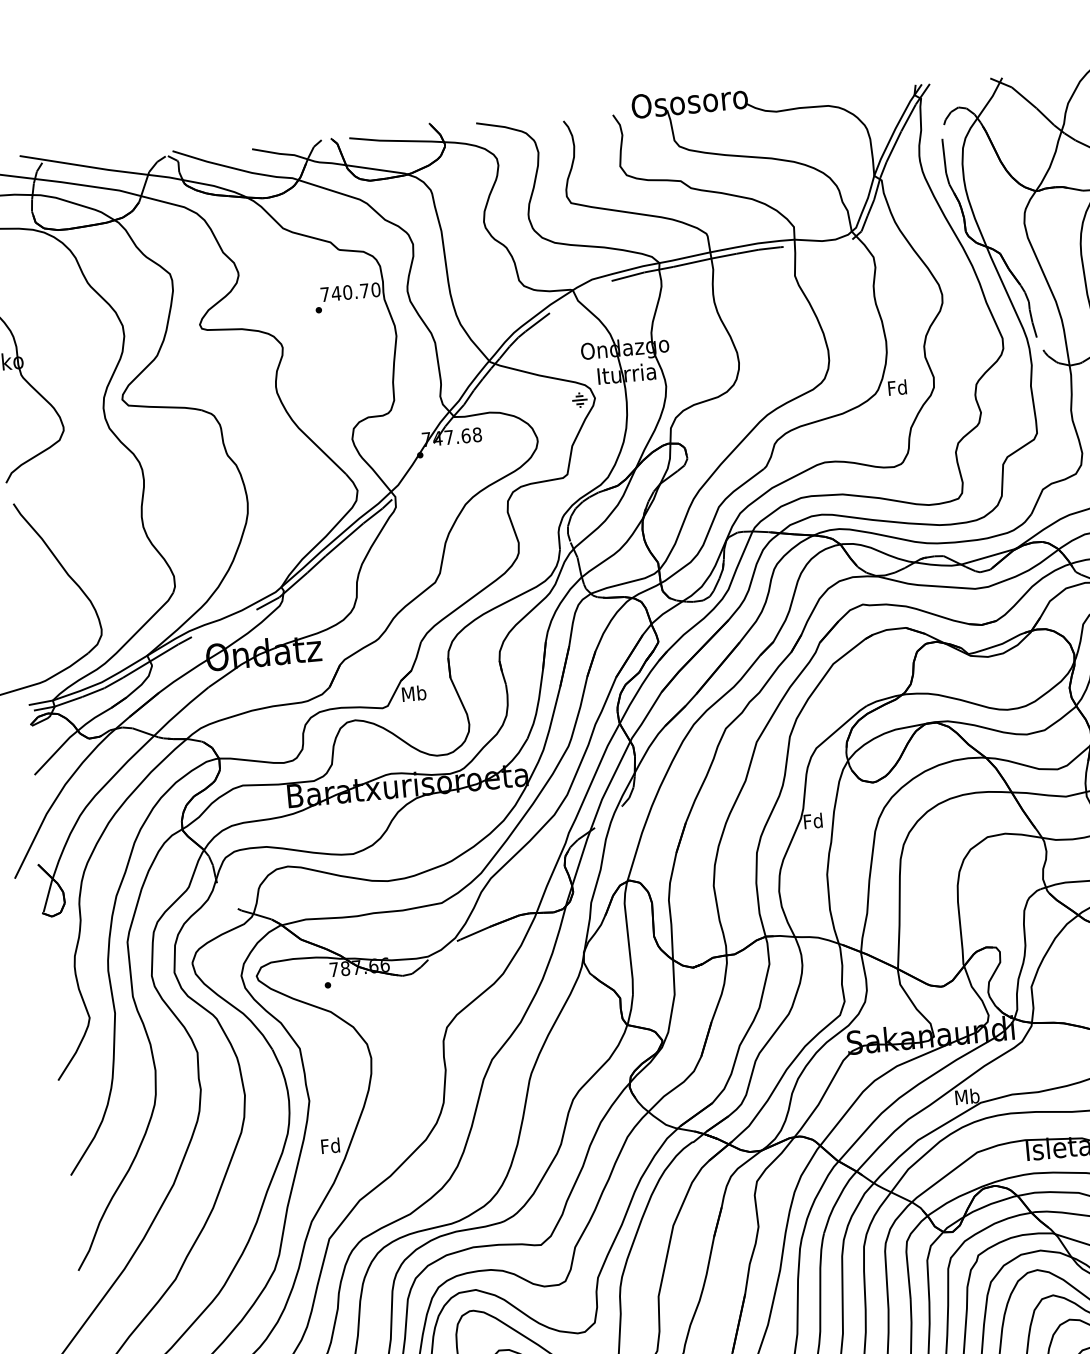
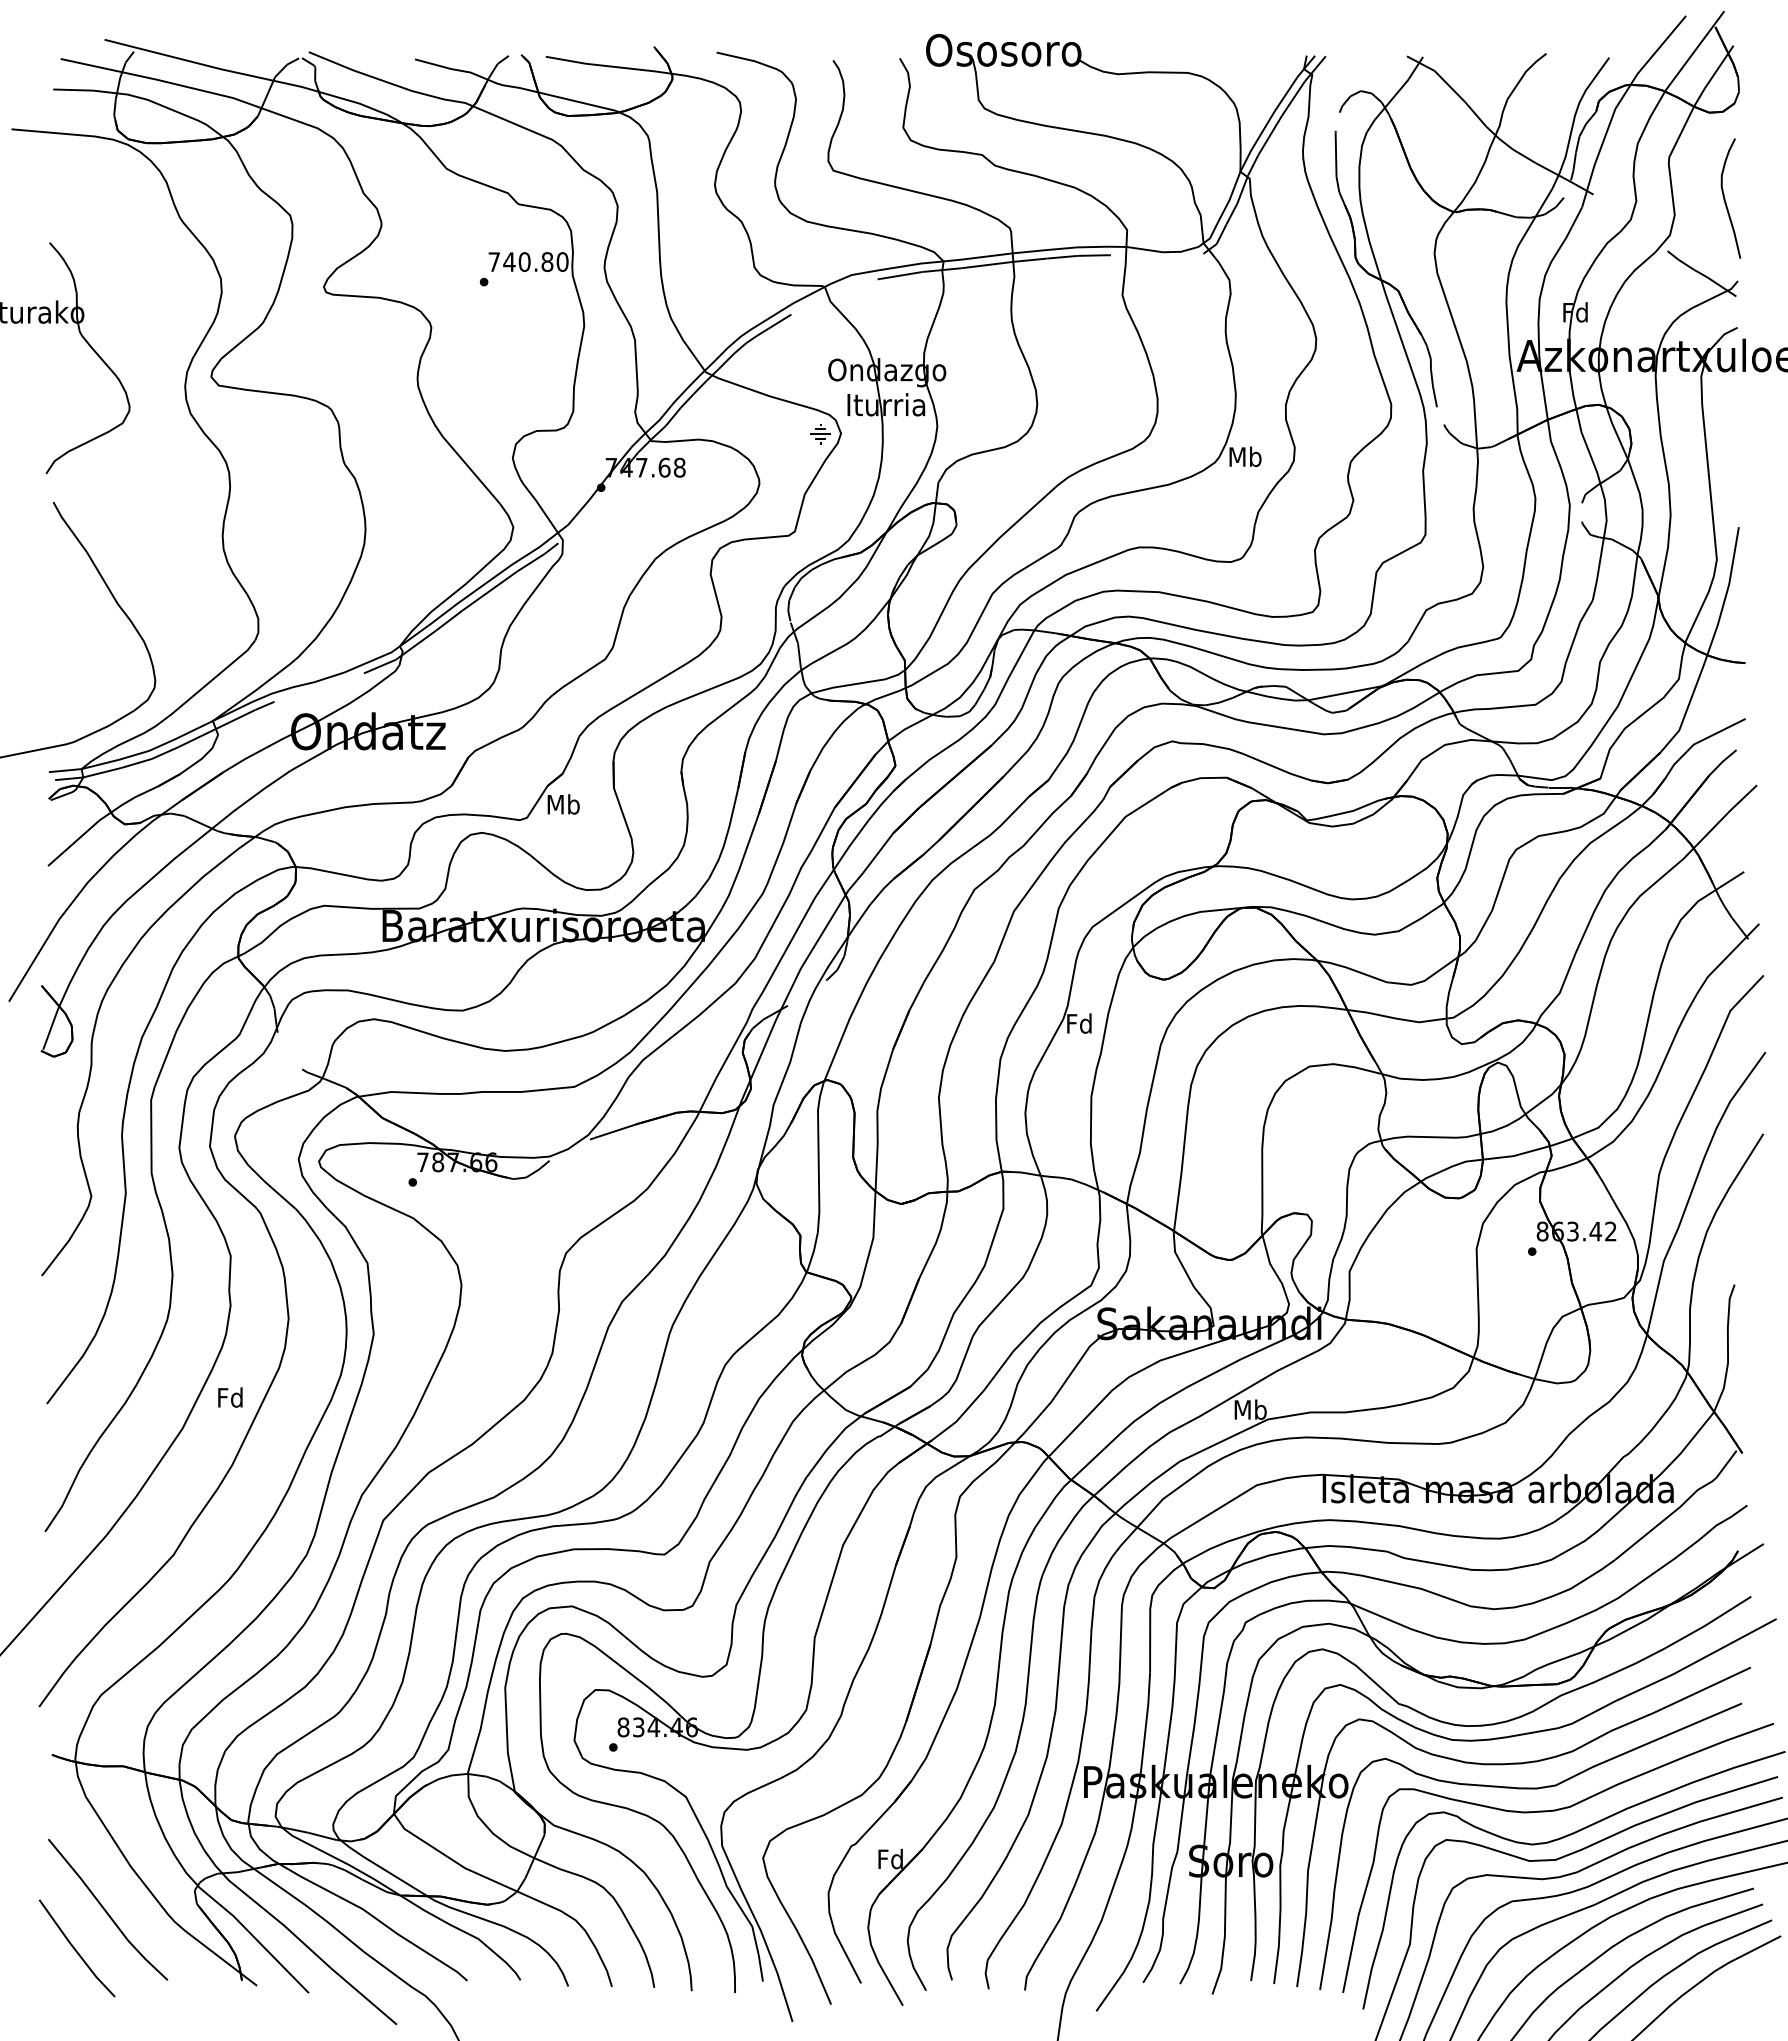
text: (364, 291) -> (547, 262), 740.70 -> 740.80
text: (897, 387) -> (1245, 456), Fd -> Mb
text: (330, 1145) -> (230, 1397), moved

